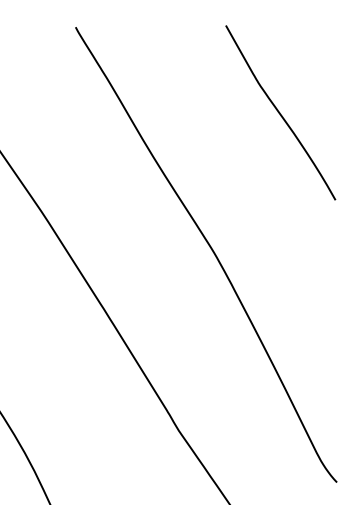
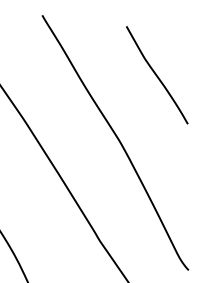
curve: (281, 113) -> (157, 75), moved

